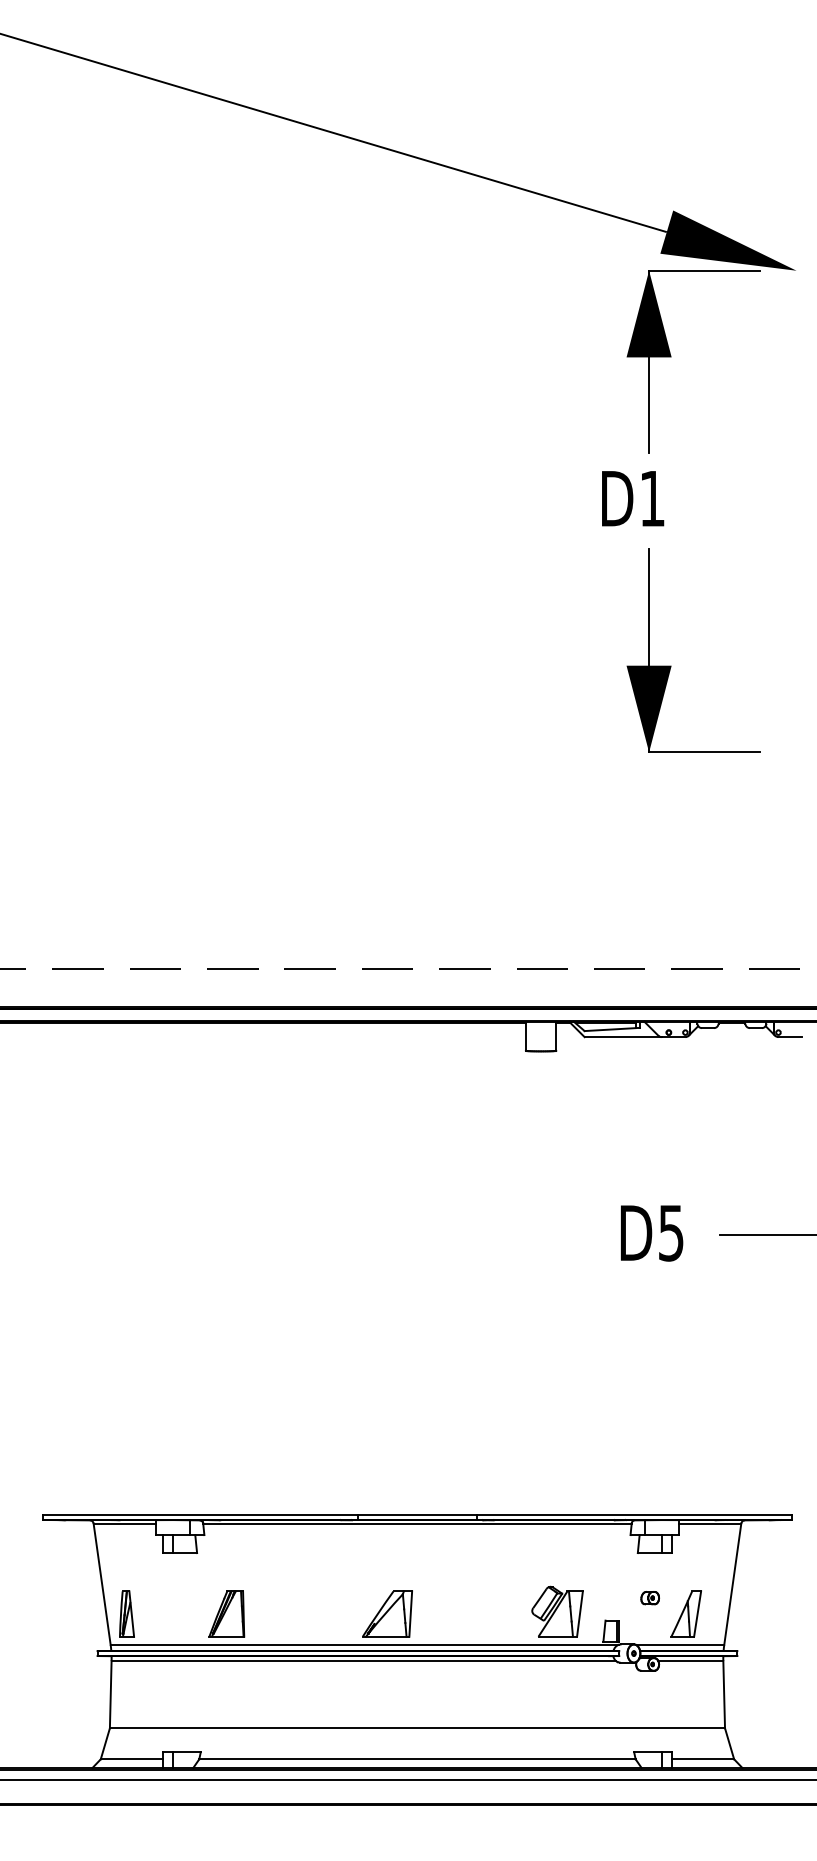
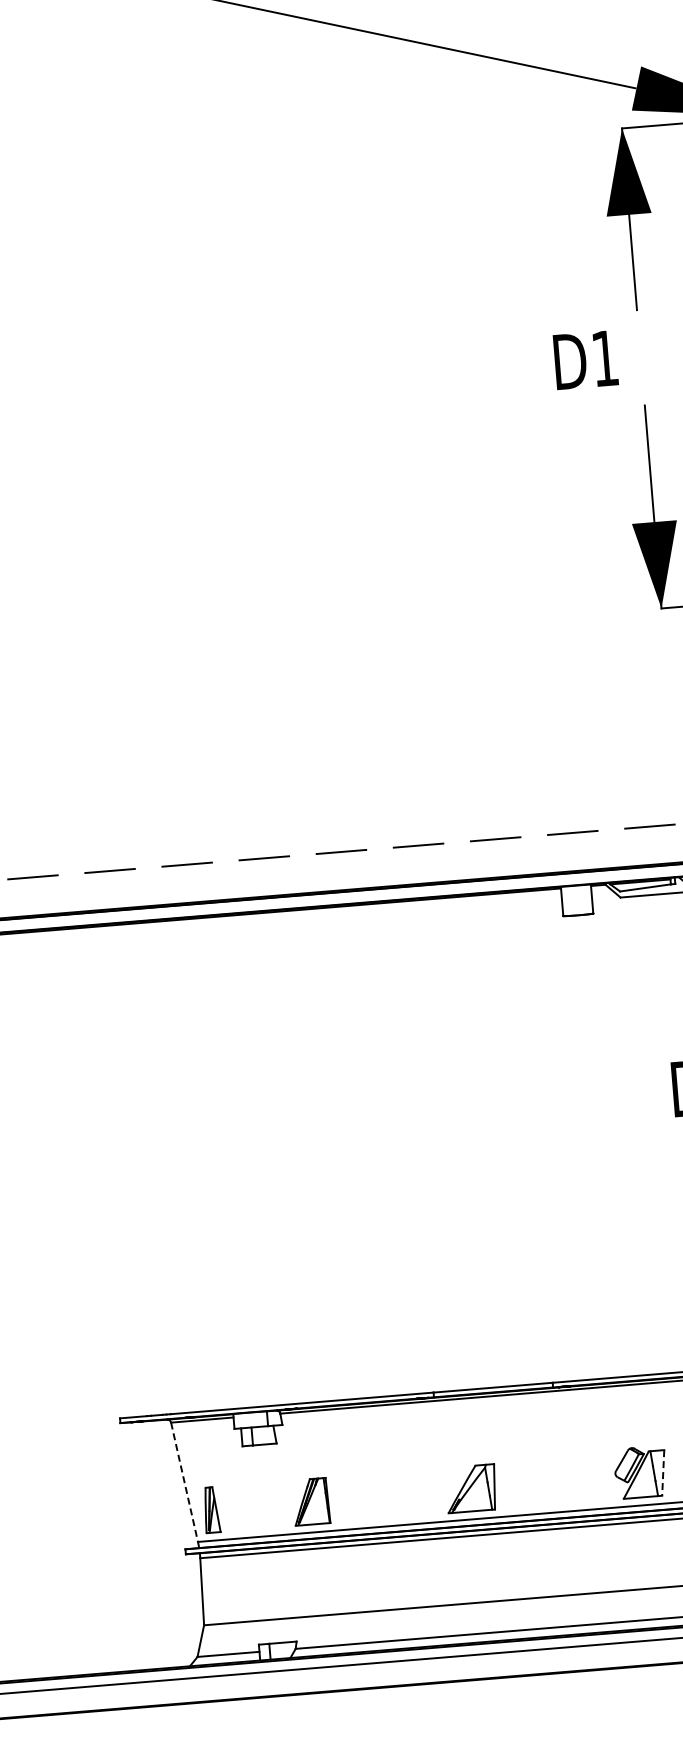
text: (633, 498) -> (586, 359), moved
line: (102, 1584) -> (184, 1482), solid -> dashed
line: (579, 1614) -> (662, 1473), solid -> dashed

